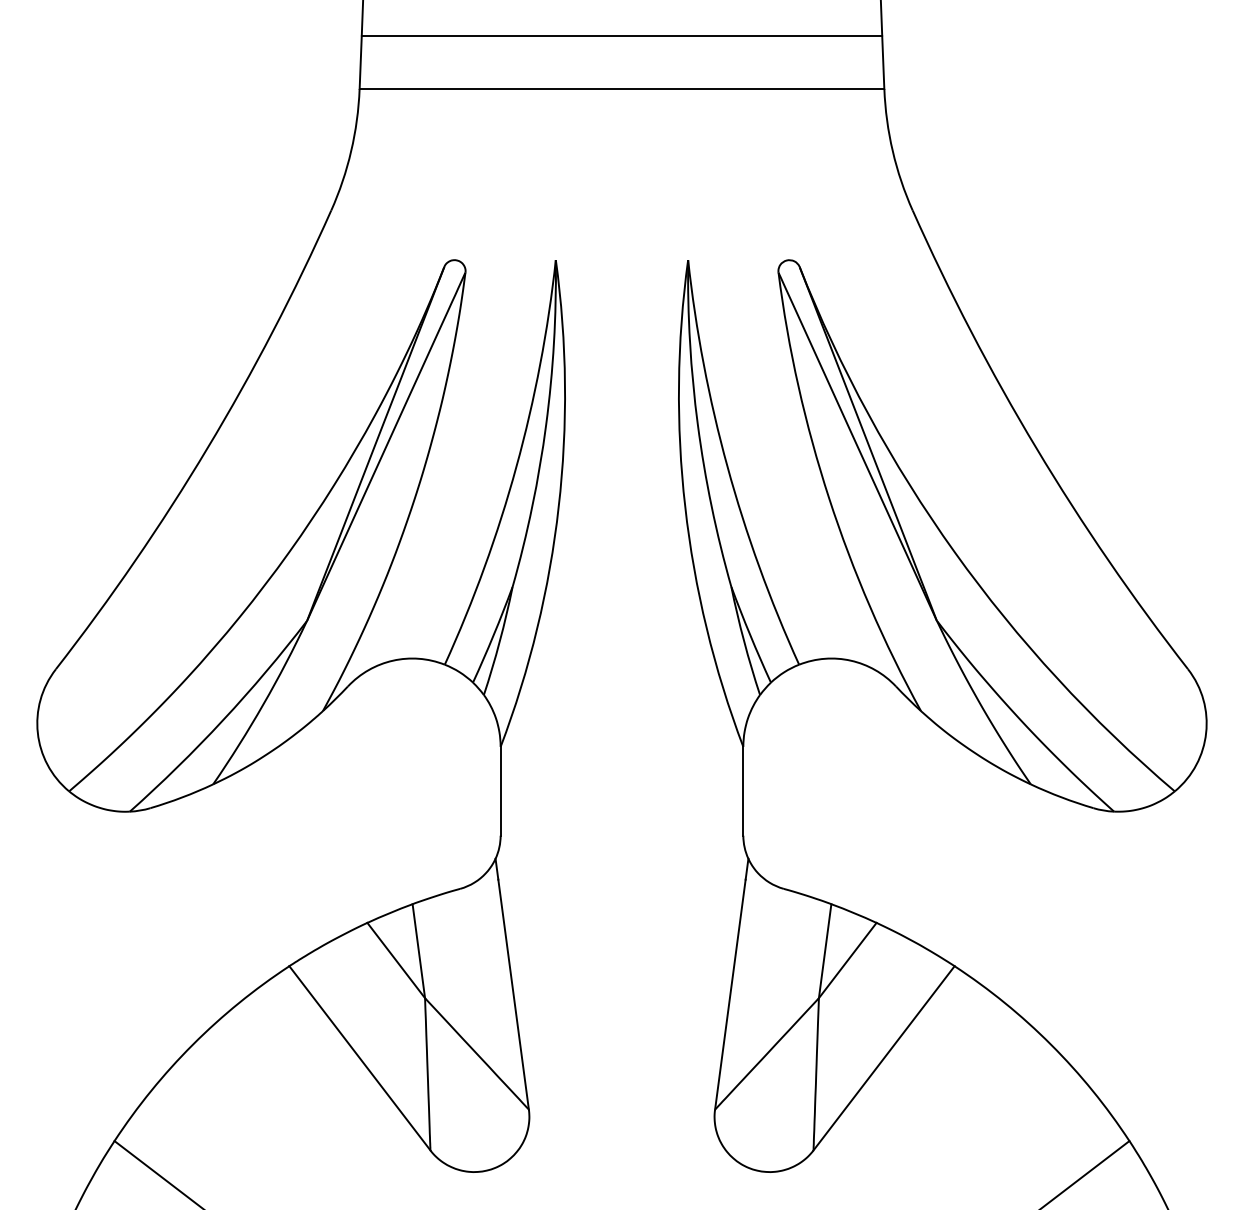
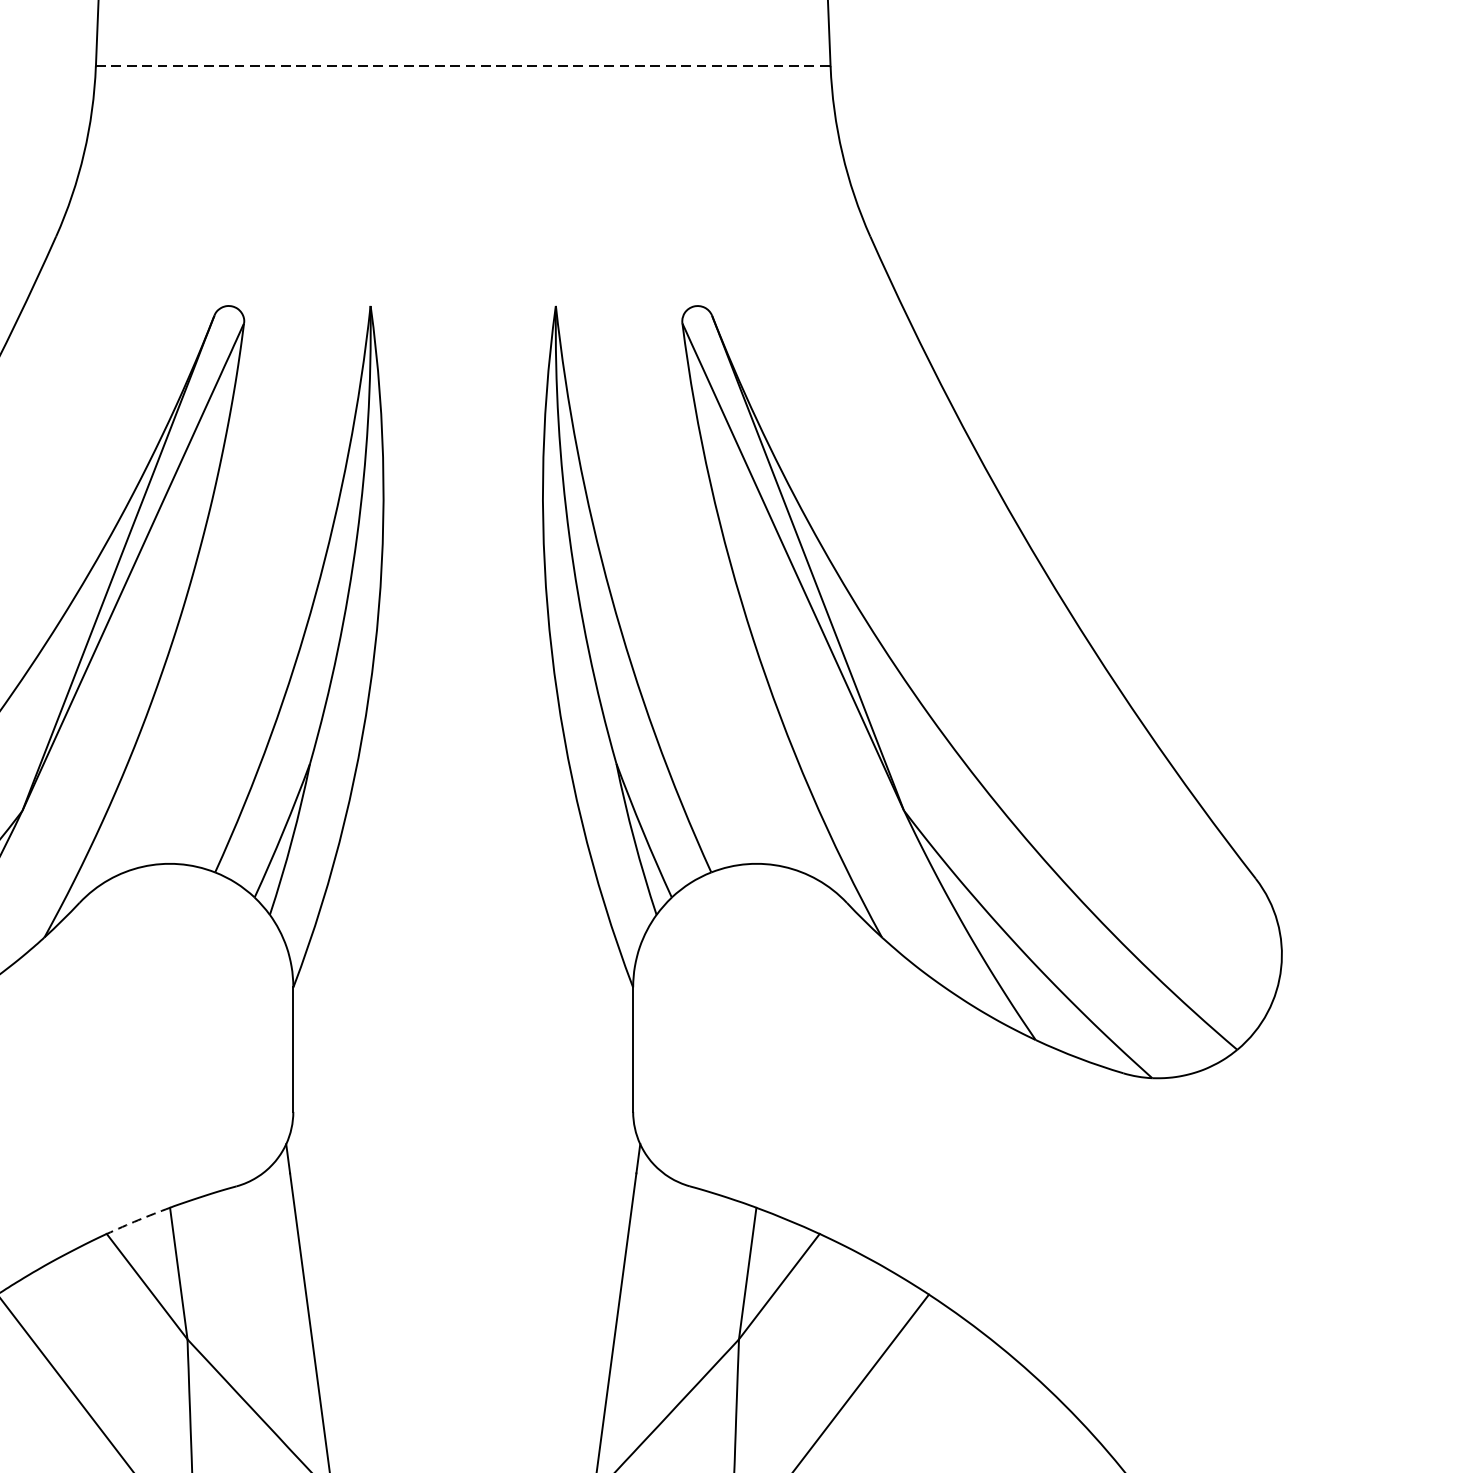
line: (622, 88) -> (463, 65), solid -> dashed
arc: (389, 913) -> (137, 1220), solid -> dashed

